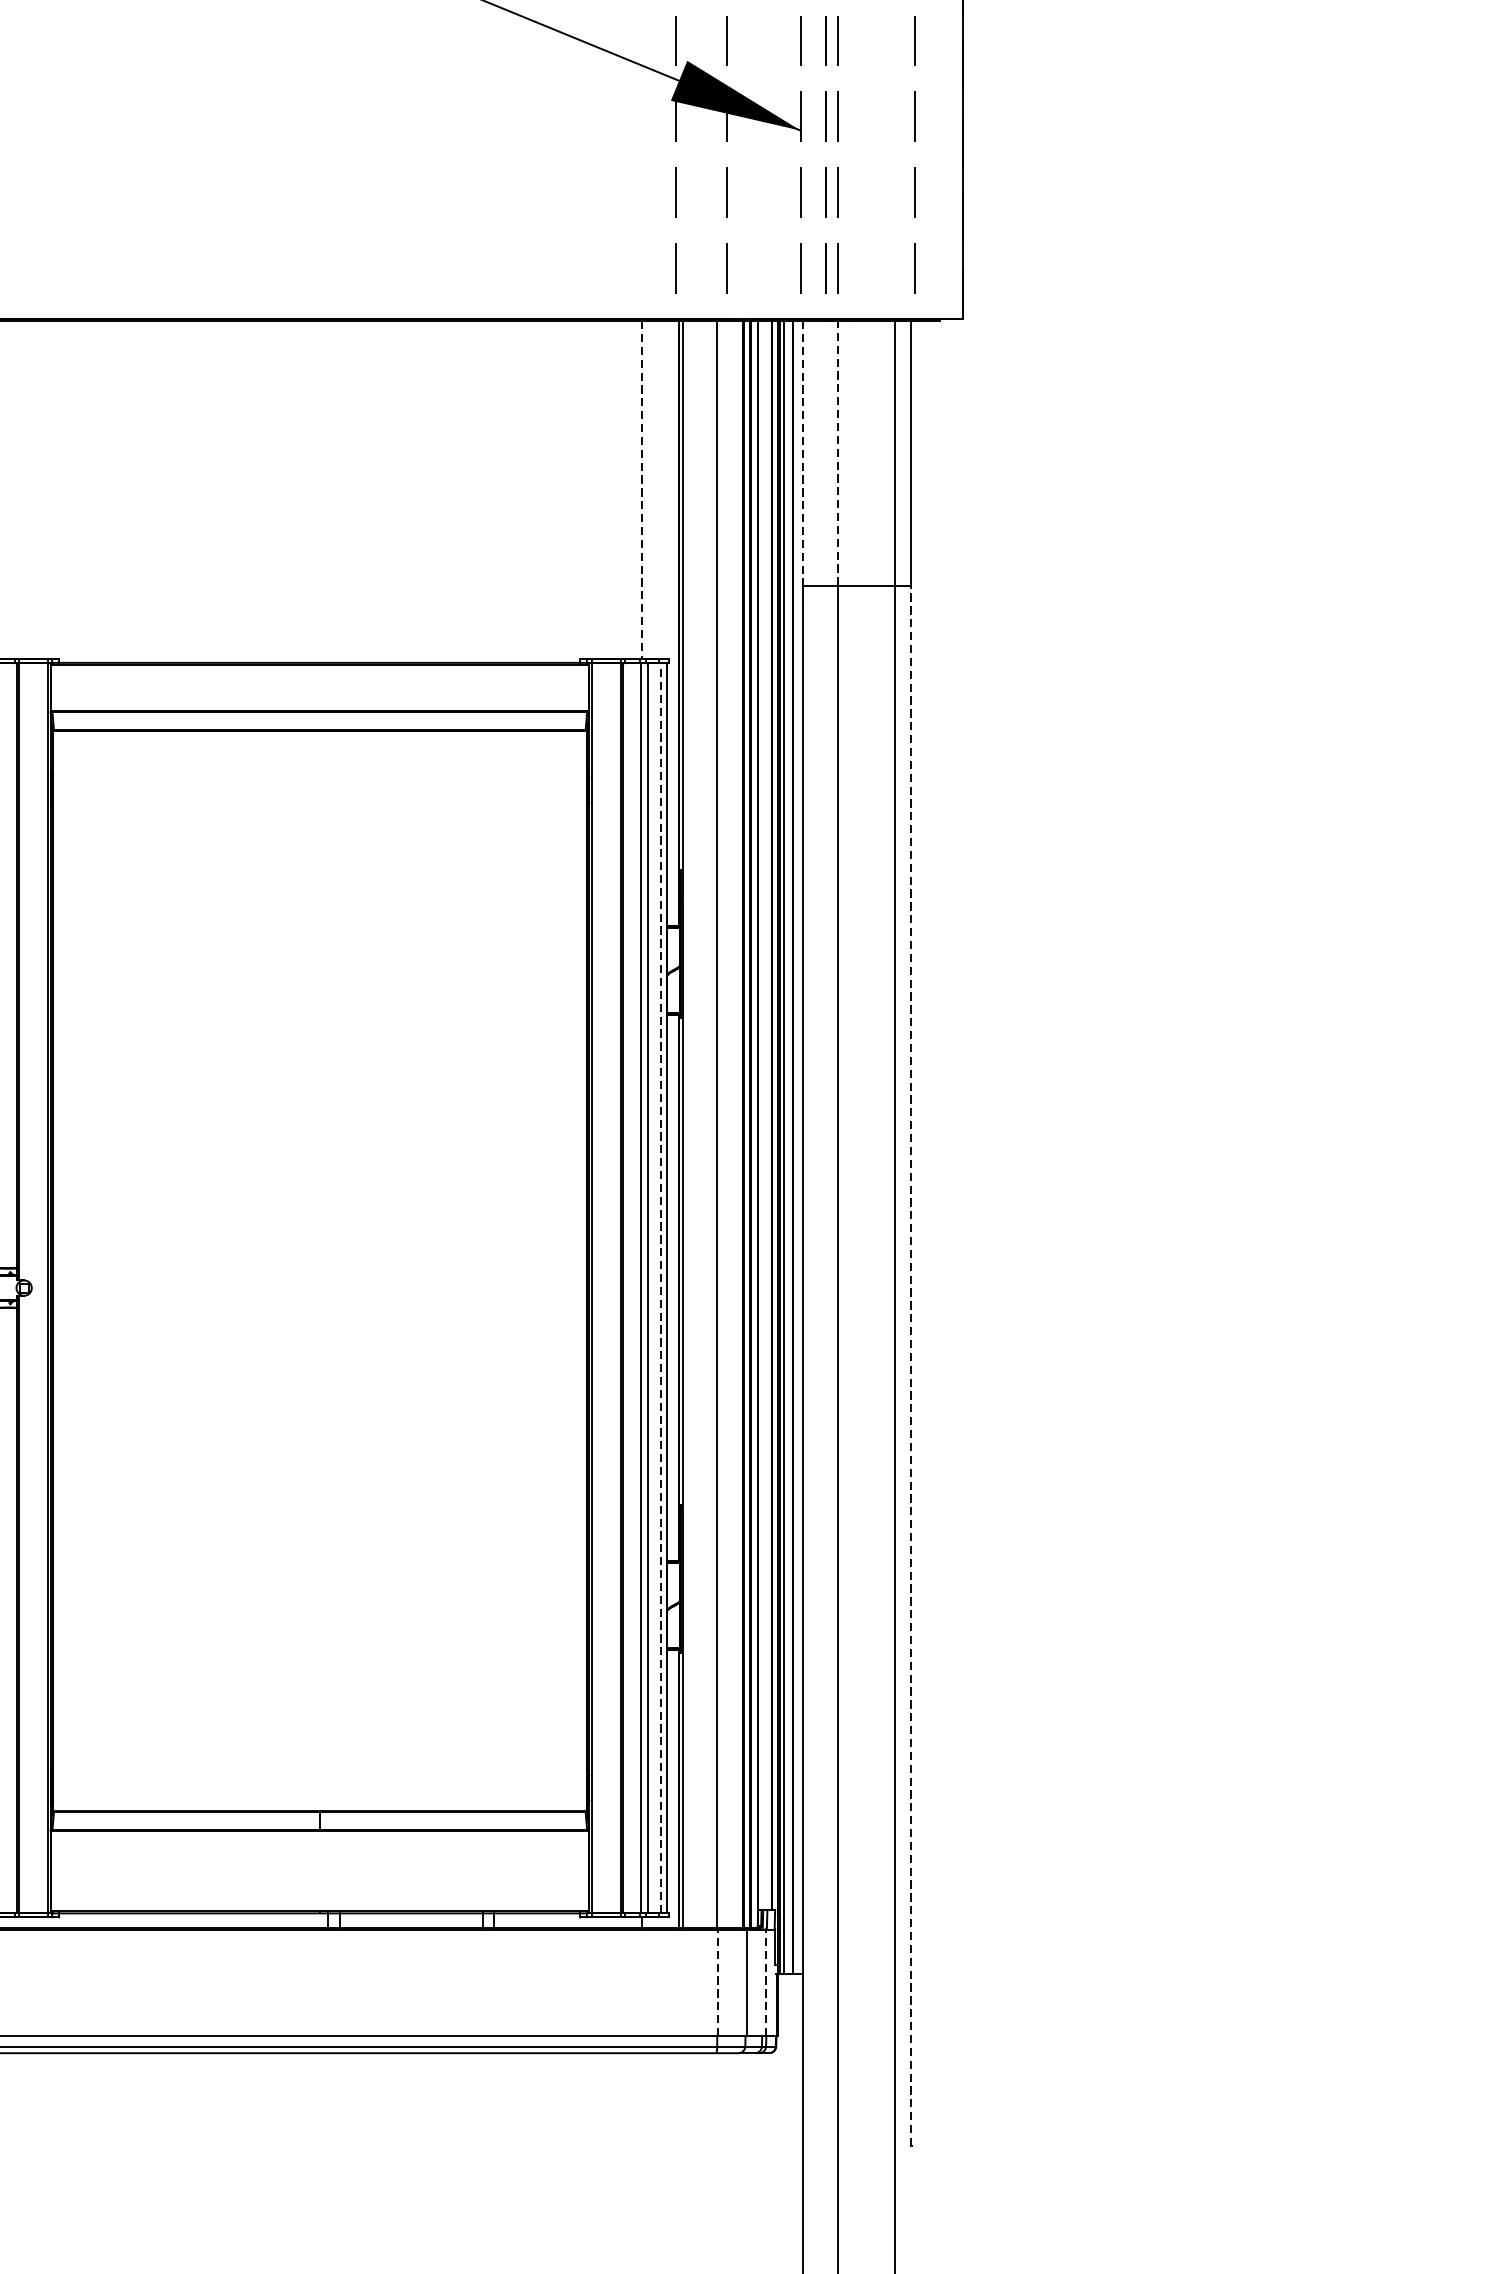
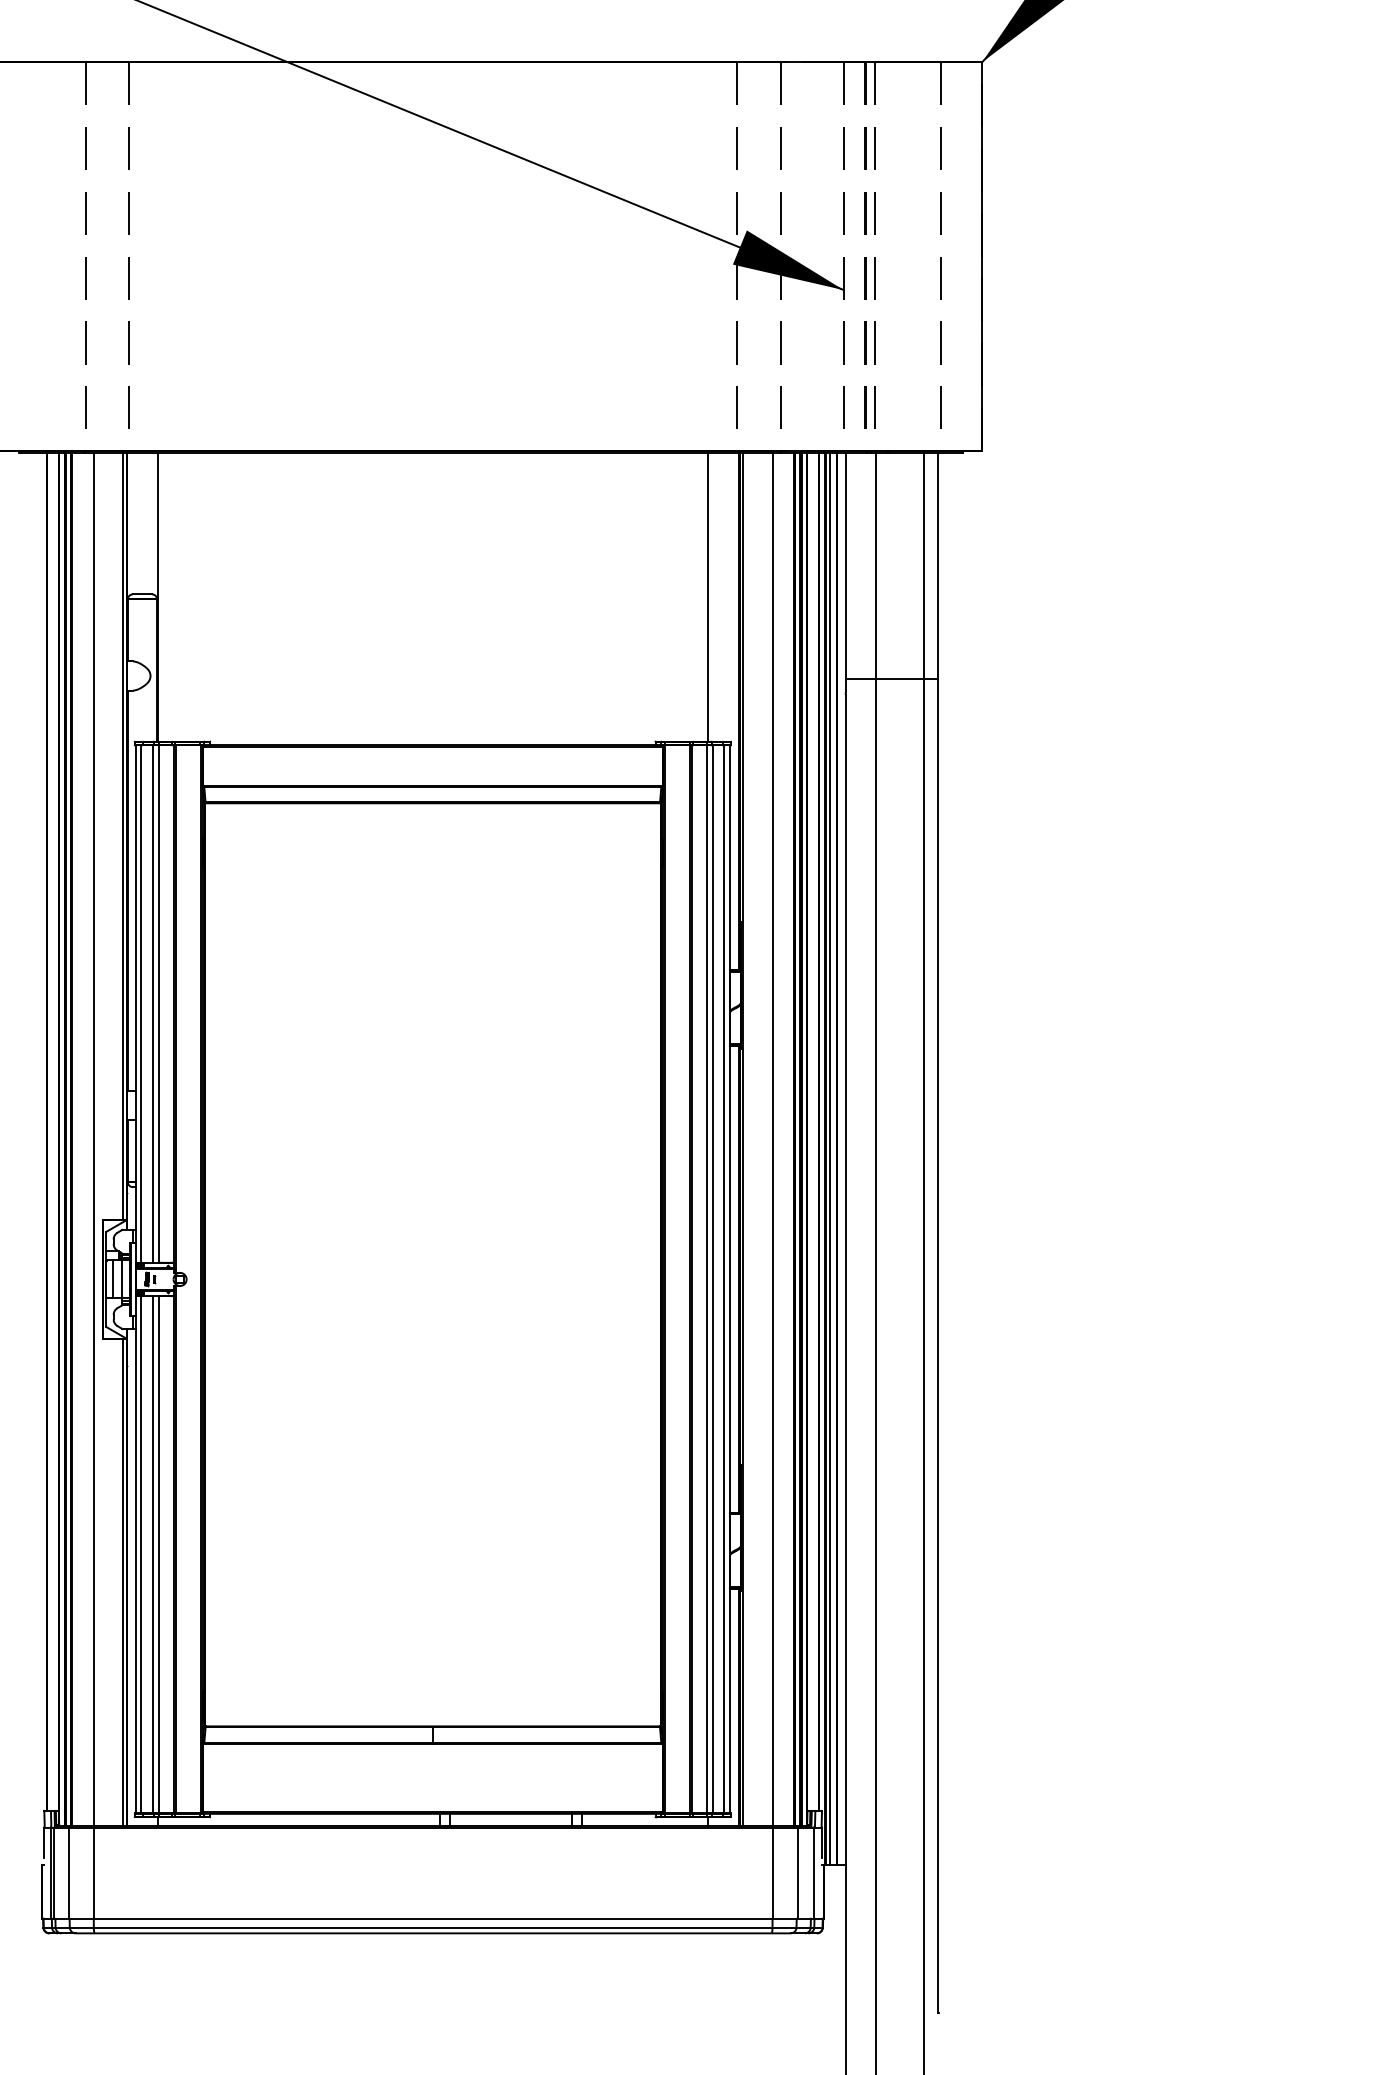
line: (837, 452) -> (875, 565), dashed -> solid
line: (802, 453) -> (845, 566), dashed -> solid
line: (642, 490) -> (708, 597), dashed -> solid
line: (661, 1288) -> (724, 1279), dashed -> solid
line: (911, 1365) -> (938, 1345), dashed -> solid
line: (717, 1982) -> (772, 1872), dashed -> solid
line: (766, 1982) -> (814, 1872), dashed -> solid

